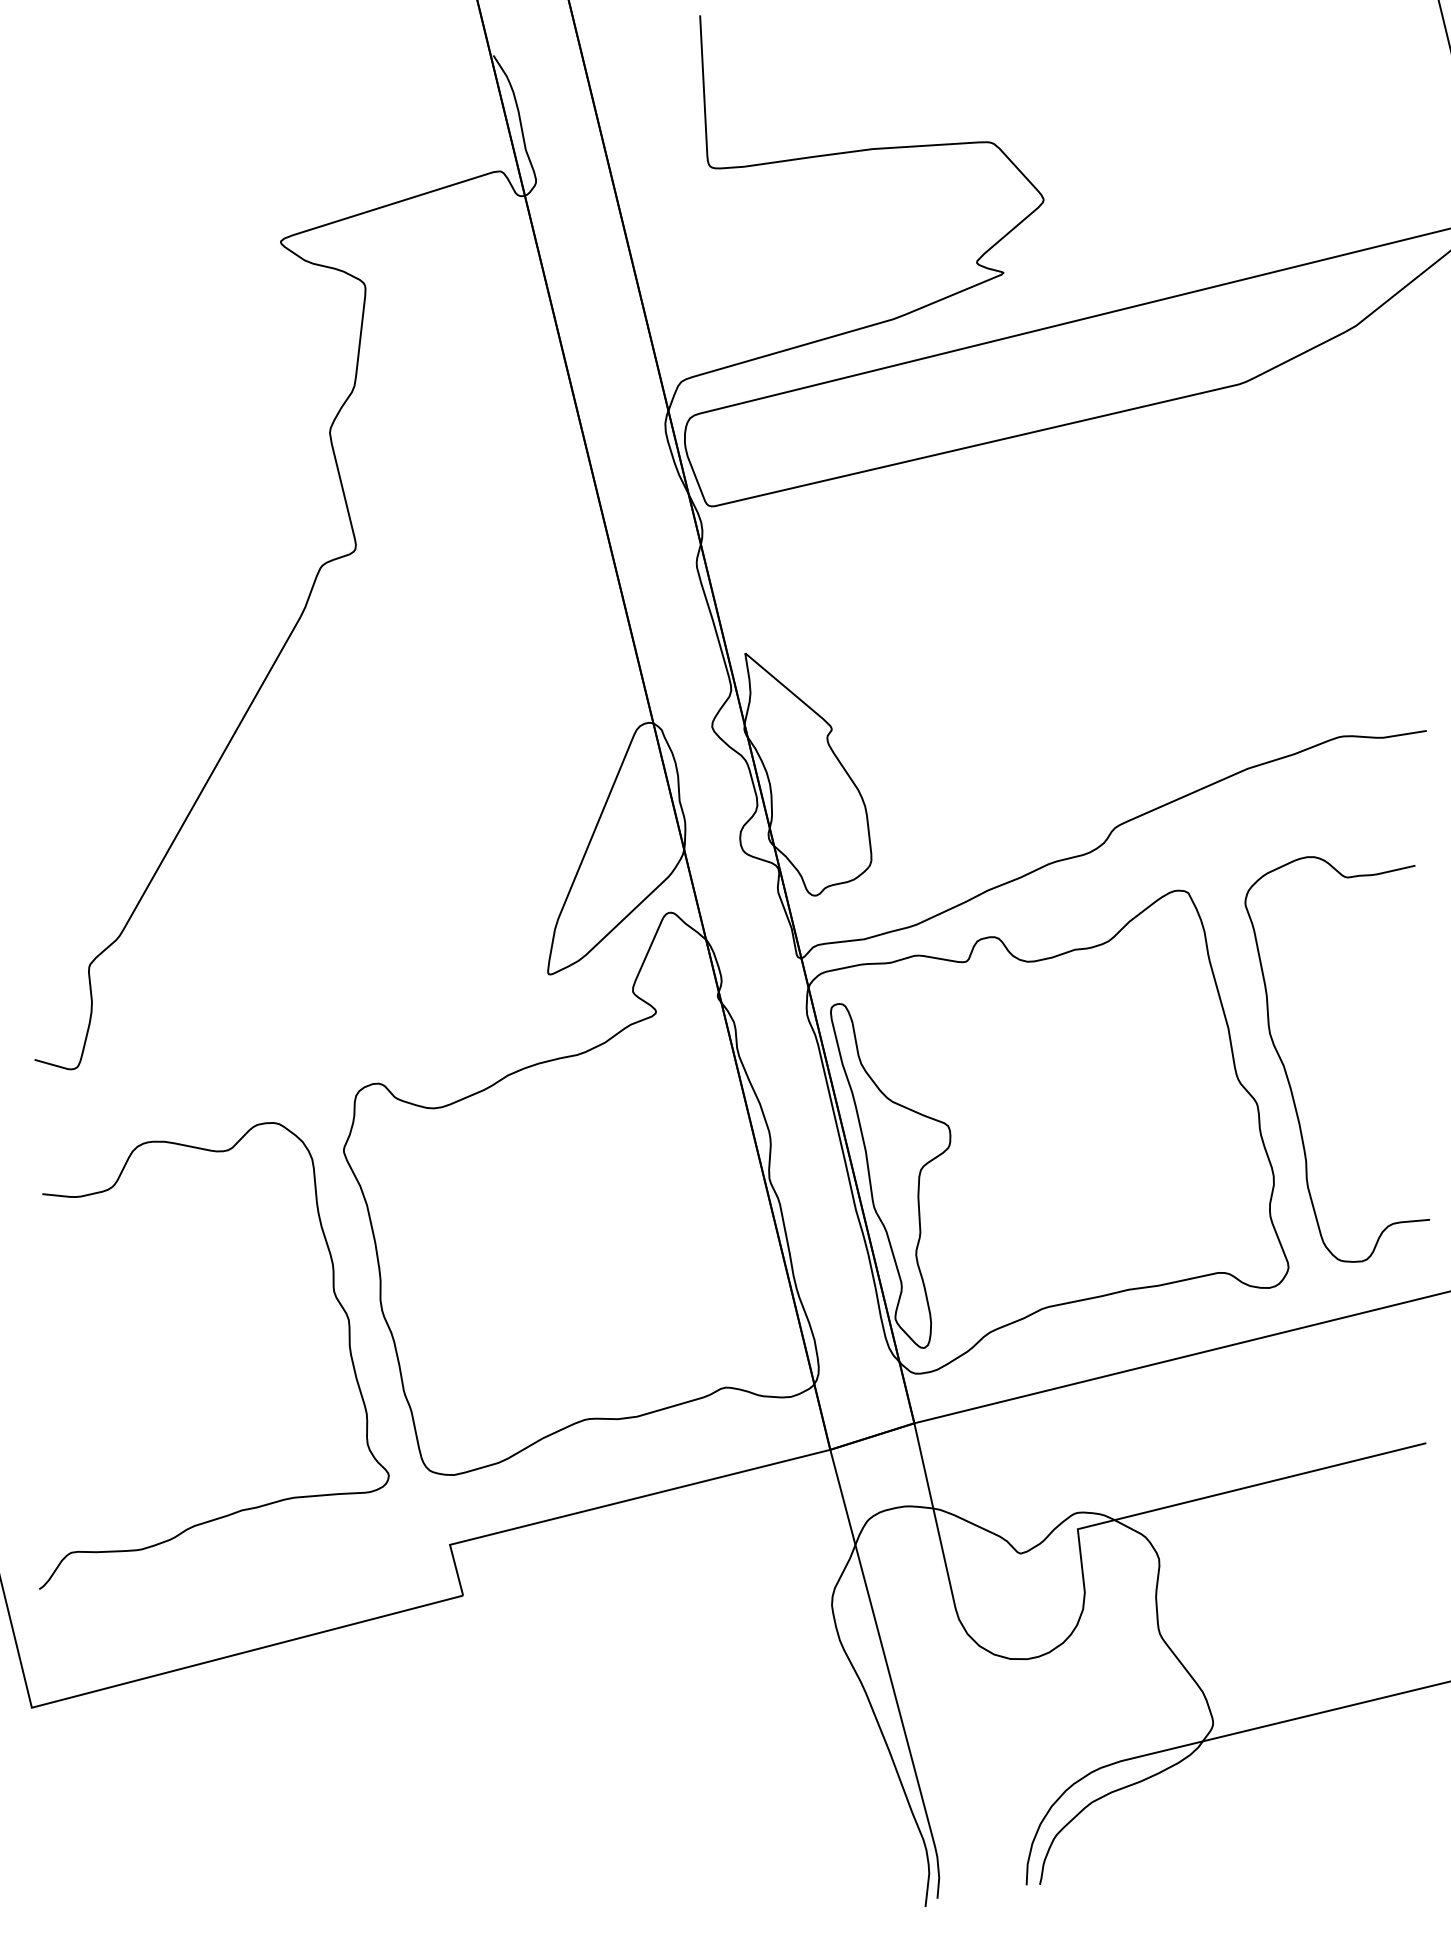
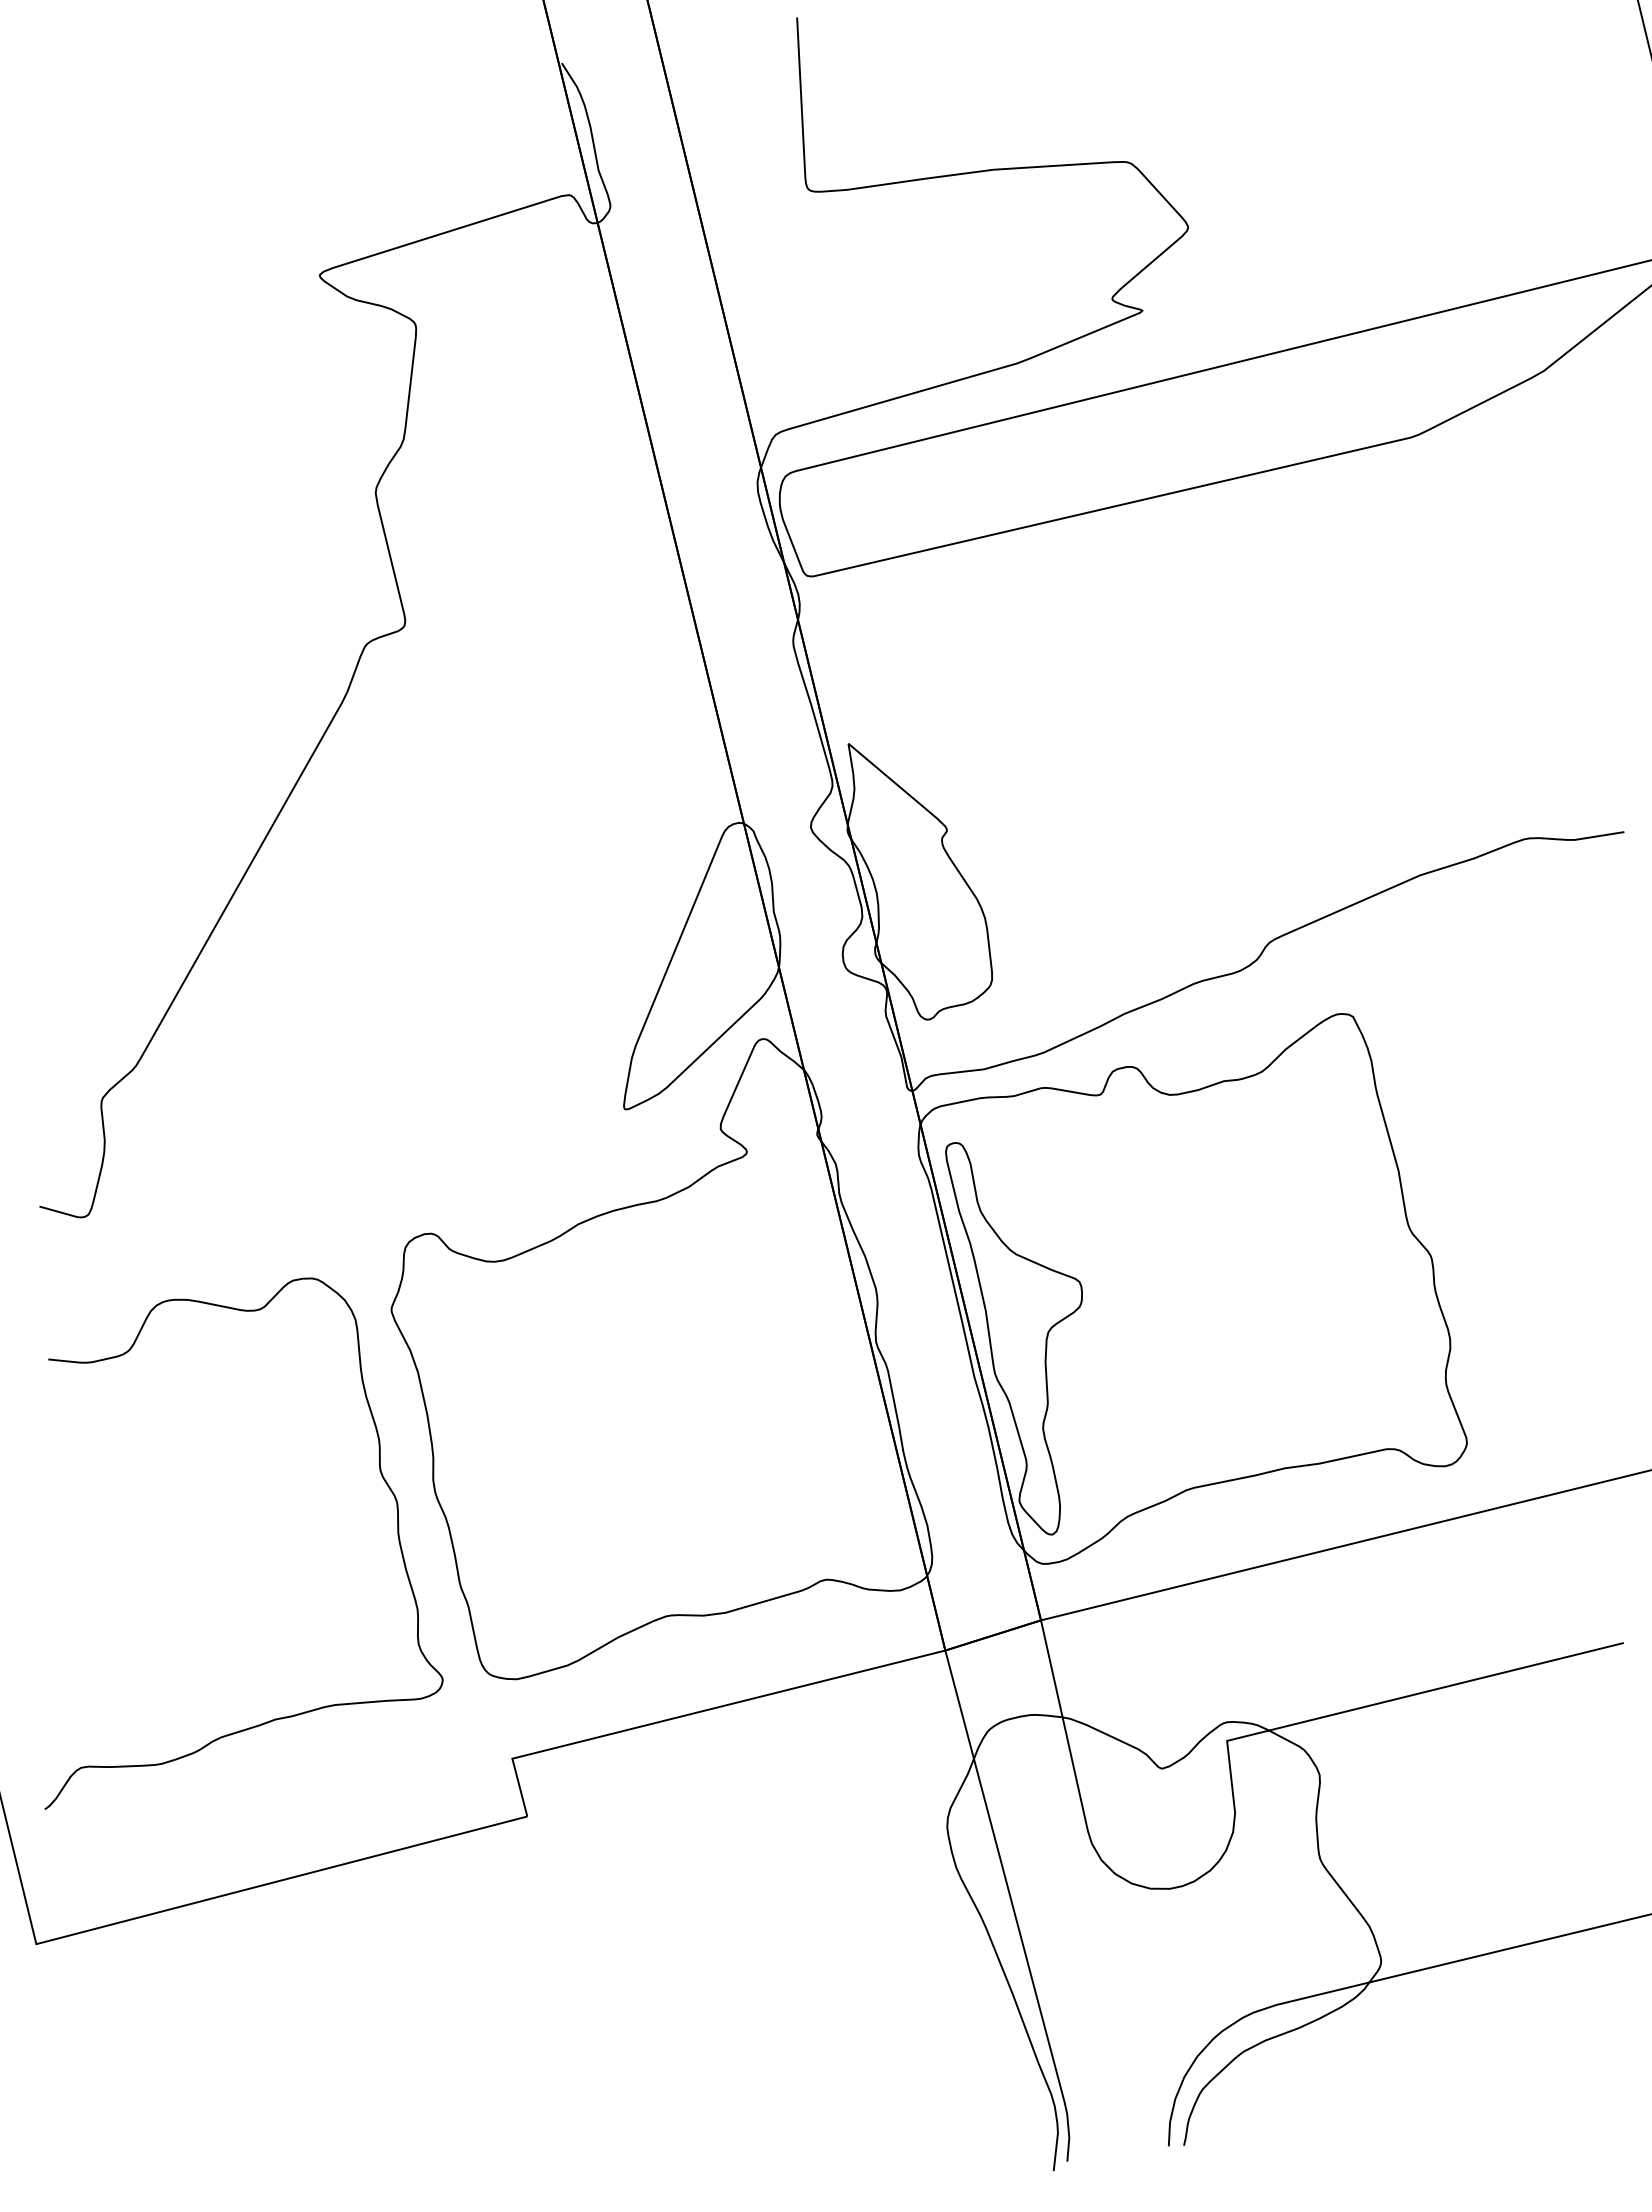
curve: (1288, 1076) -> (1466, 1225), removed

